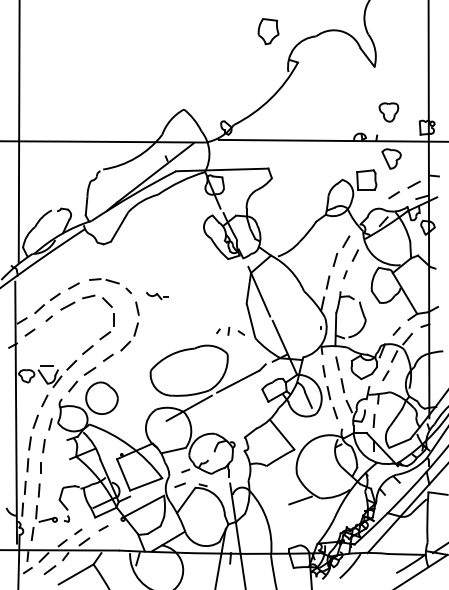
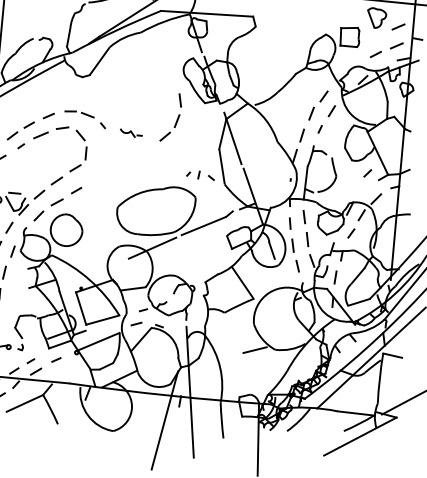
line: (413, 165) -> (397, 26), added
part: (135, 327) -> (176, 119), moved
line: (396, 330) -> (367, 172), moved

